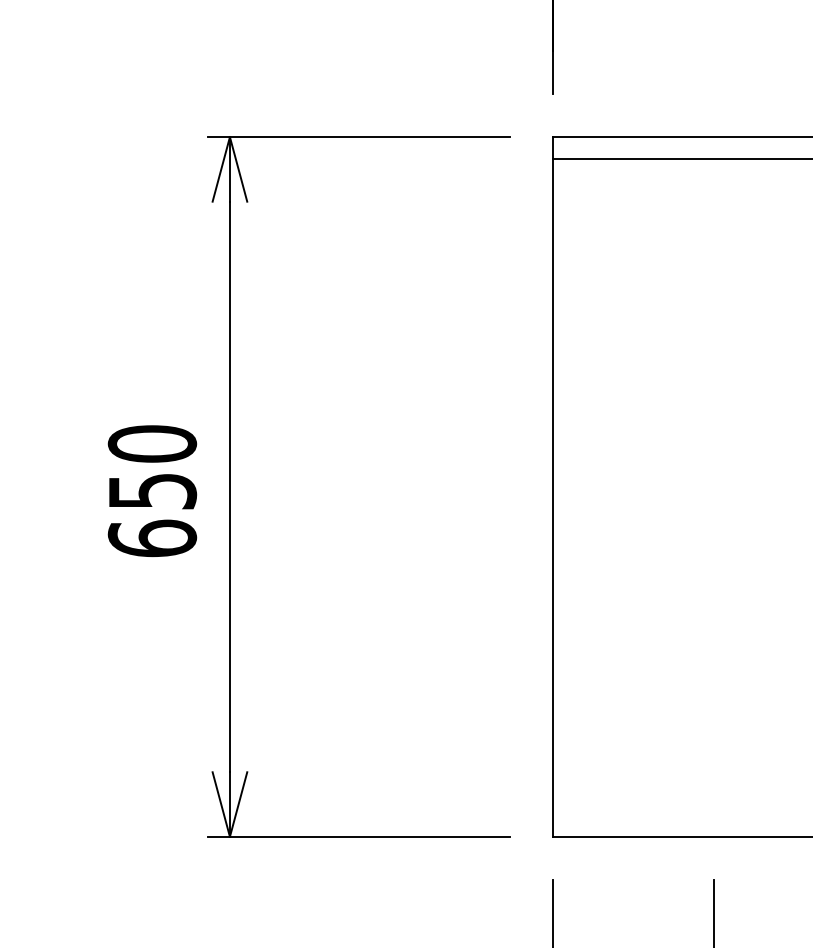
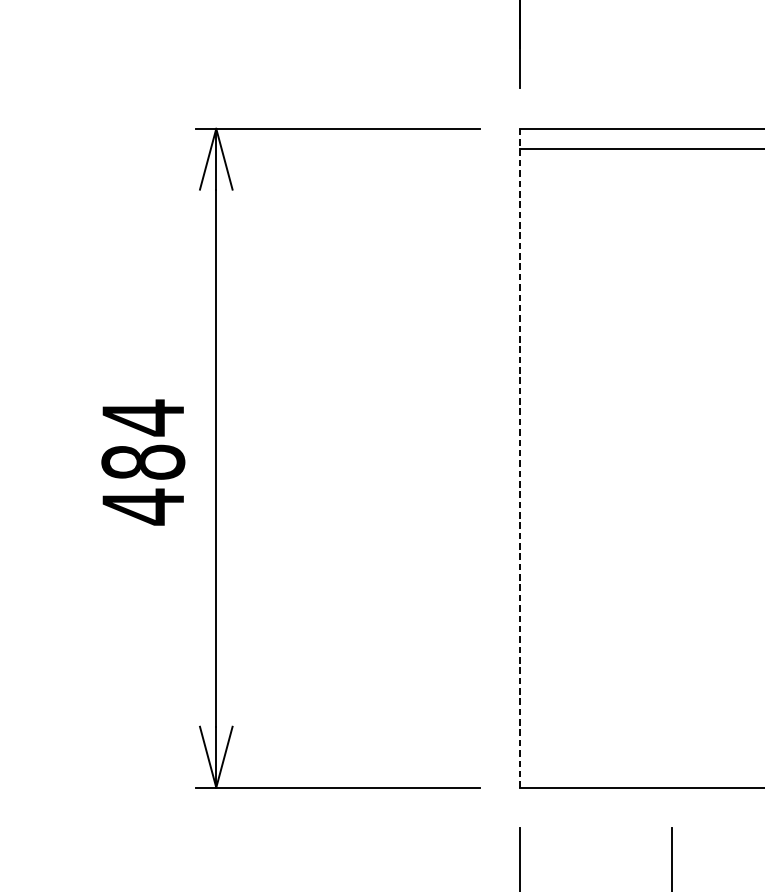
line: (552, 486) -> (519, 457), solid -> dashed
text: (152, 491) -> (143, 462), 650 -> 484

